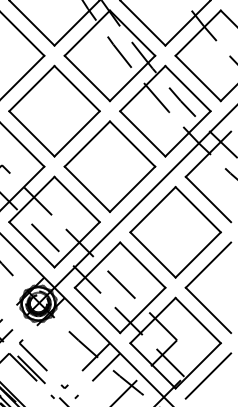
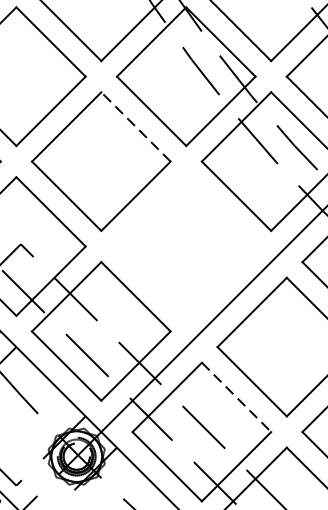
line: (77, 88) -> (136, 126), solid -> dashed
part: (109, 166) -> (185, 246), removed
line: (142, 265) -> (236, 397), solid -> dashed

